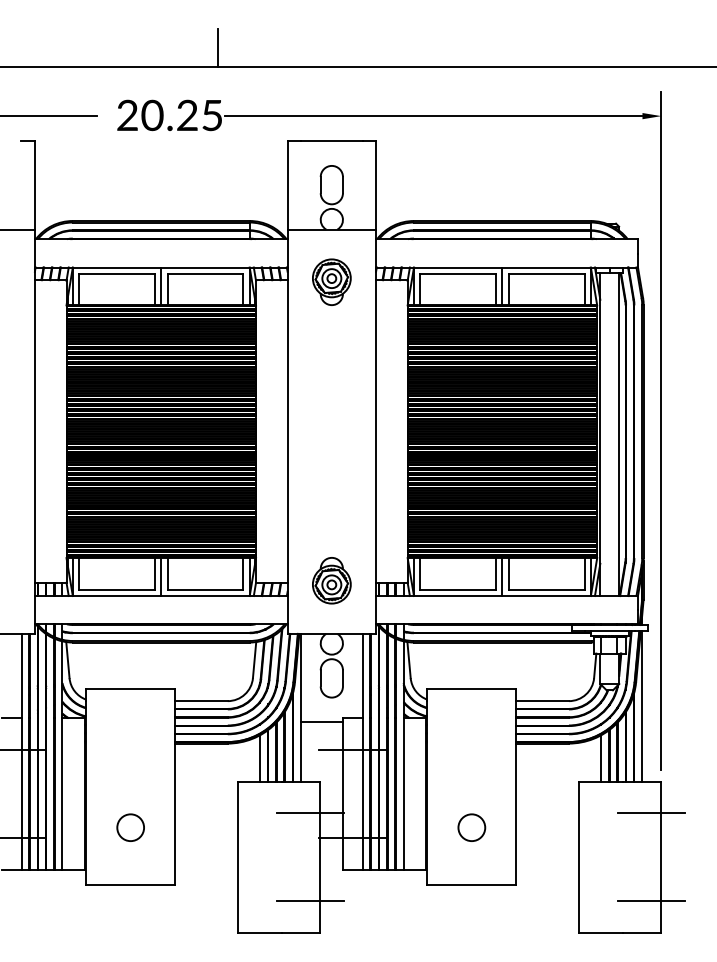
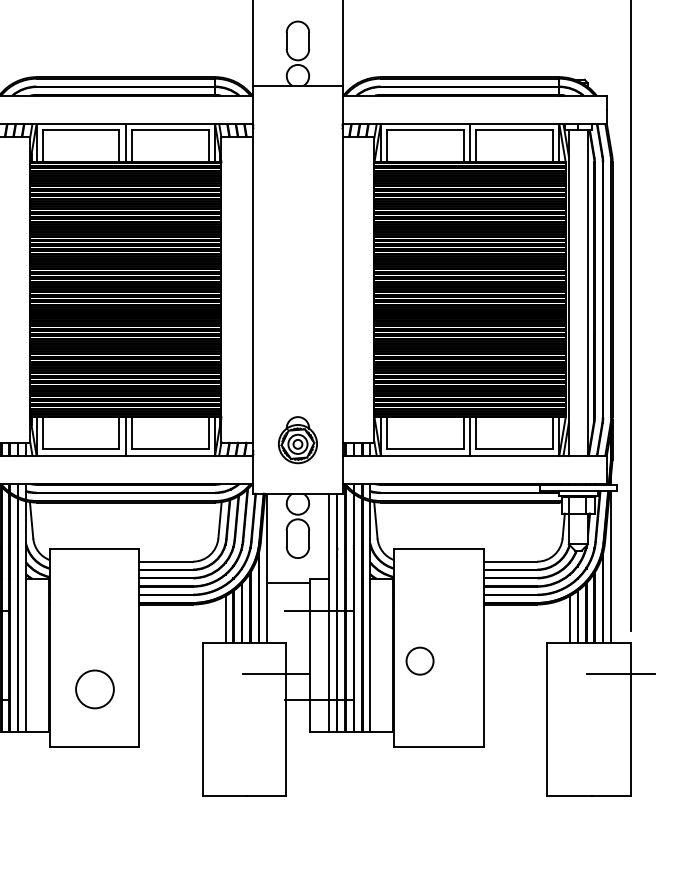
part: (331, 281) -> (297, 138), removed
circle: (130, 827) -> (94, 689), size x1.4
circle: (471, 827) -> (419, 660), moved
line: (310, 901) -> (276, 763), removed
line: (651, 901) -> (620, 763), removed

